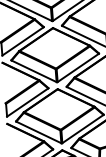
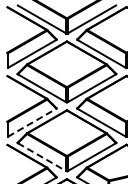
line: (27, 102) -> (32, 122), solid -> dashed
line: (39, 132) -> (42, 157), solid -> dashed

